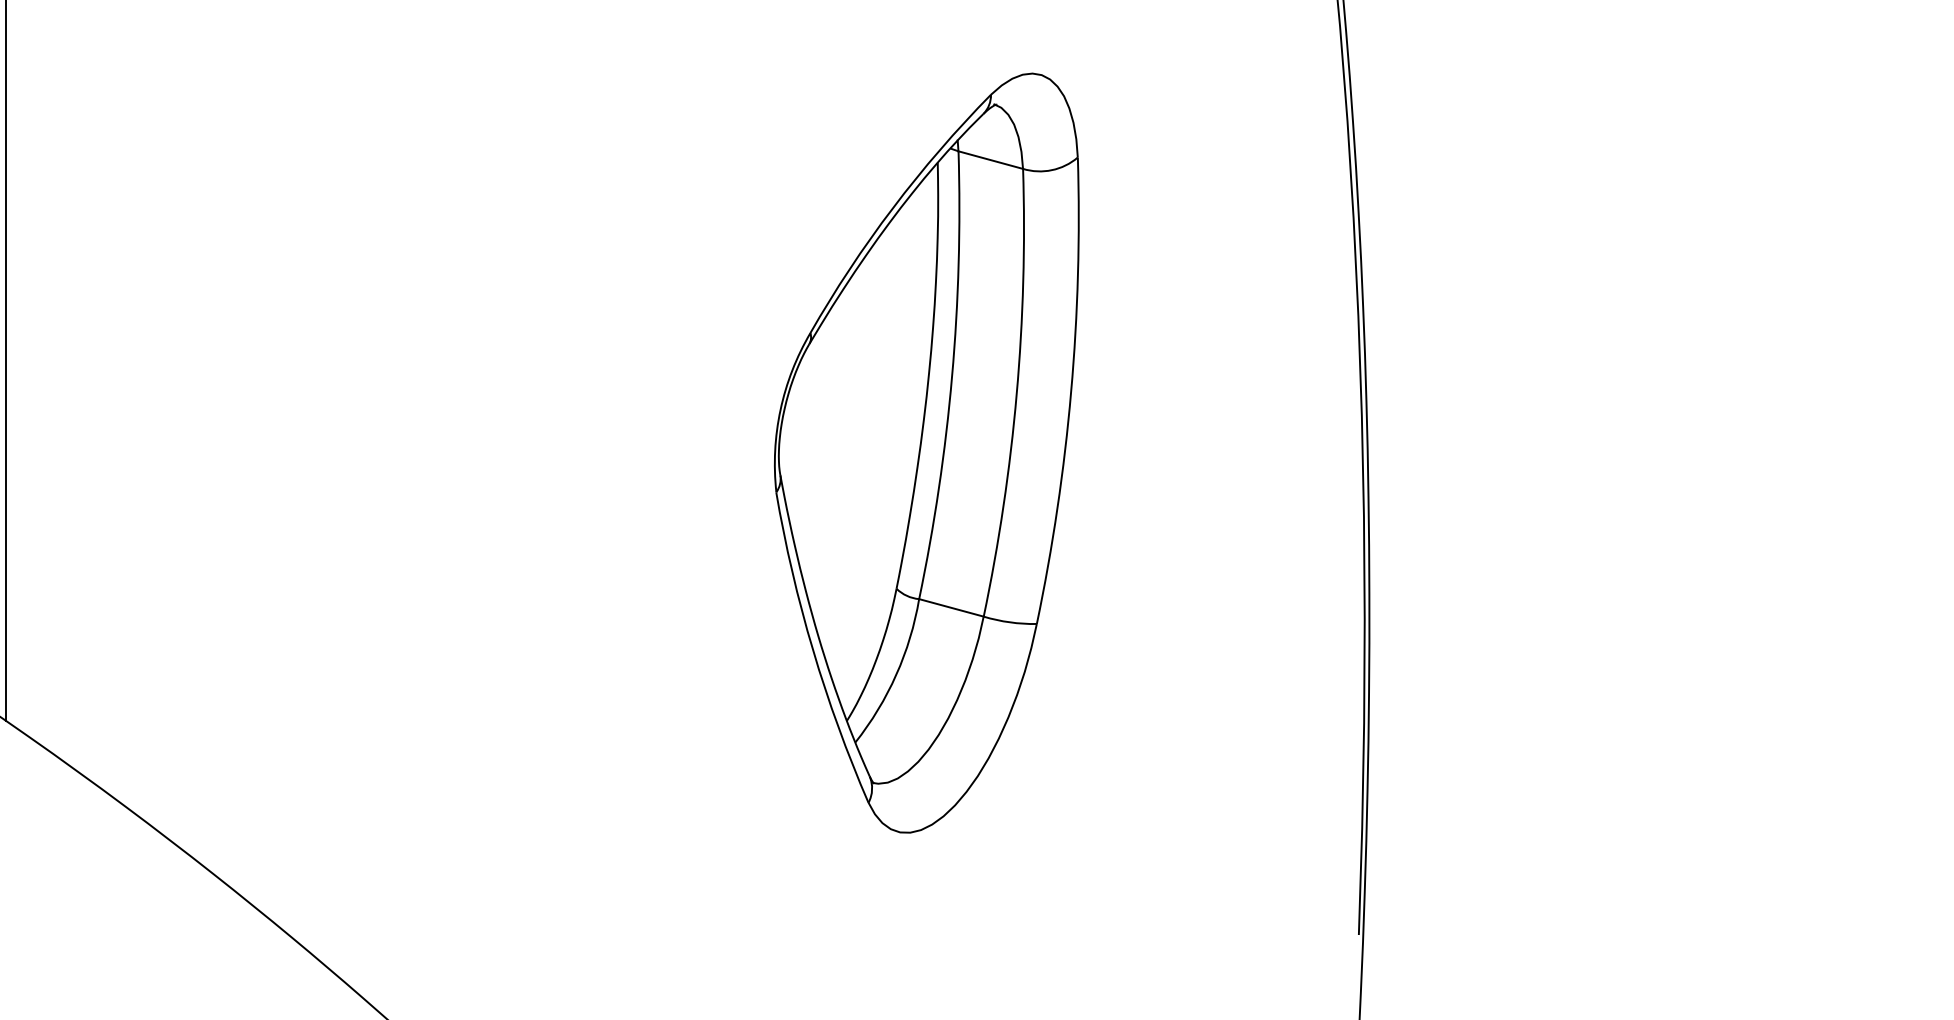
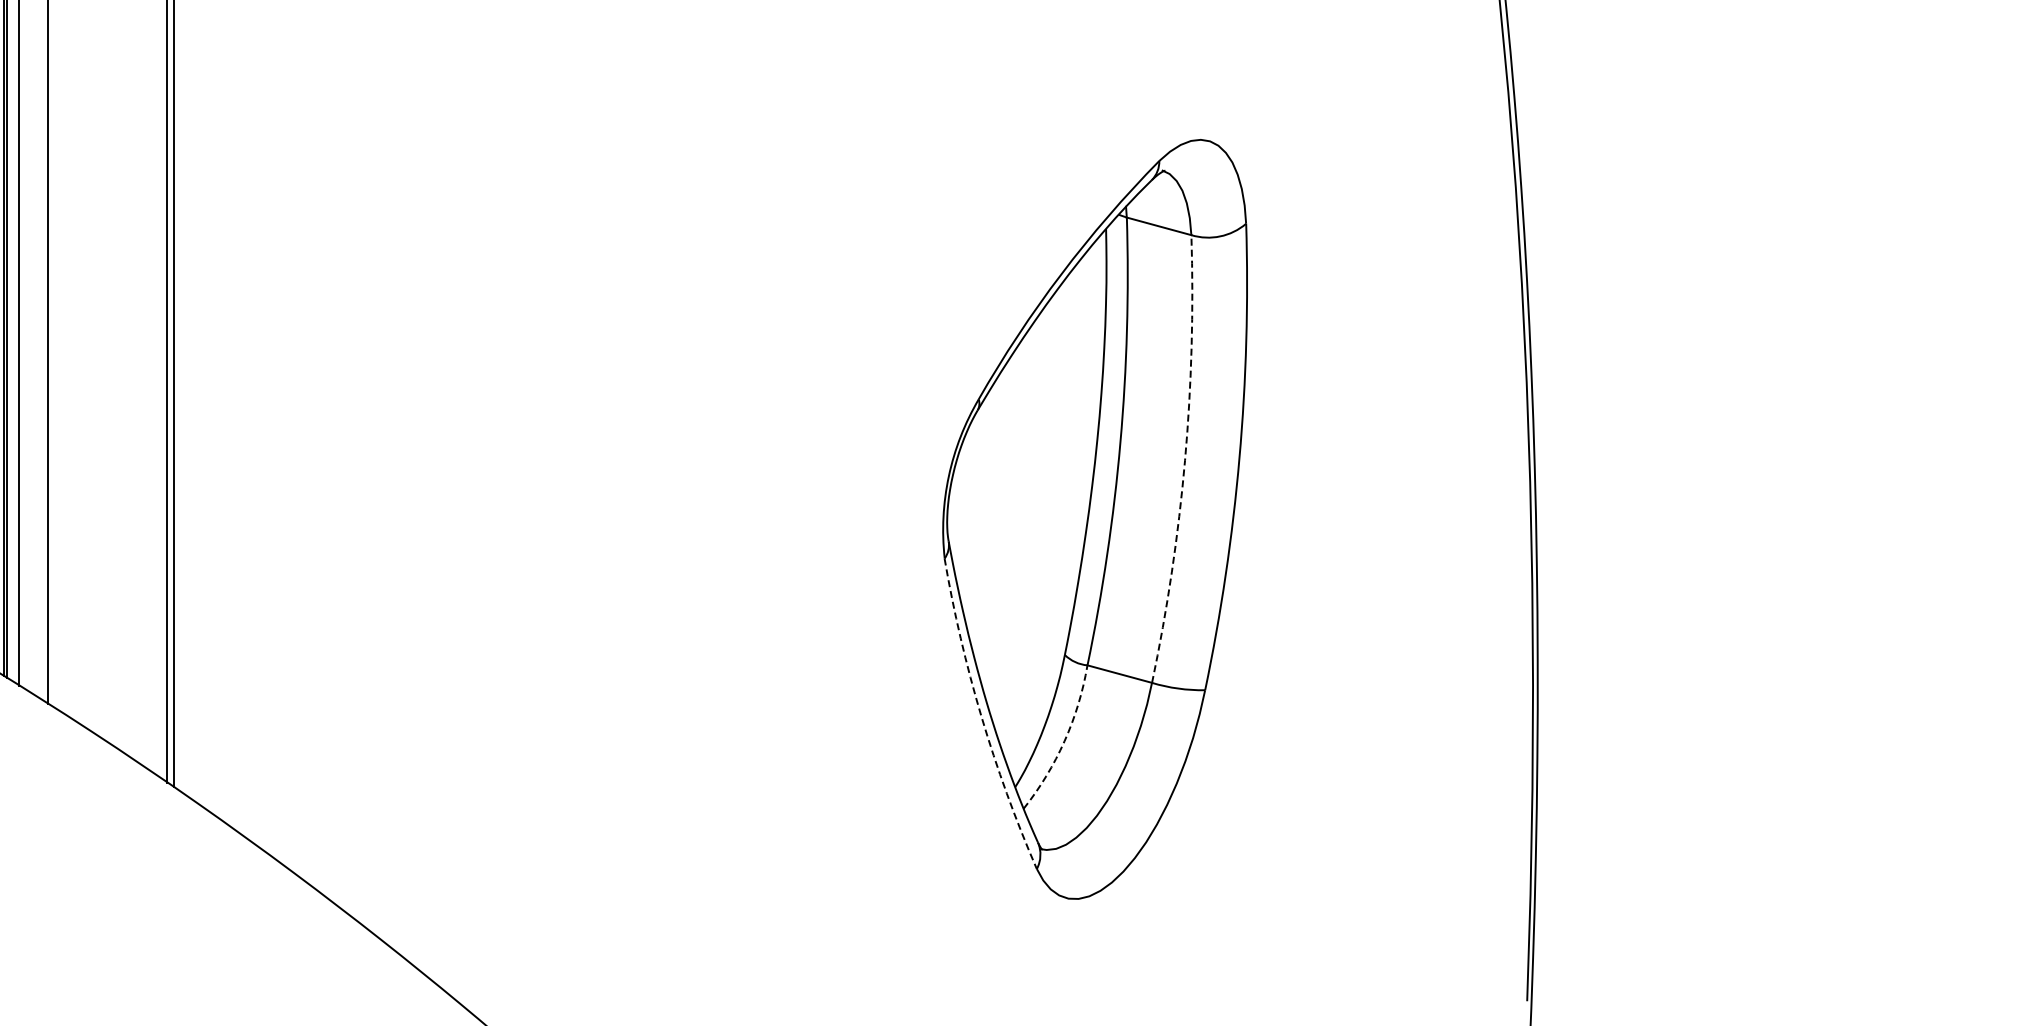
arc: (1017, 394) -> (1185, 460), solid -> dashed
arc: (813, 650) -> (981, 716), solid -> dashed
arc: (896, 675) -> (1064, 741), solid -> dashed

